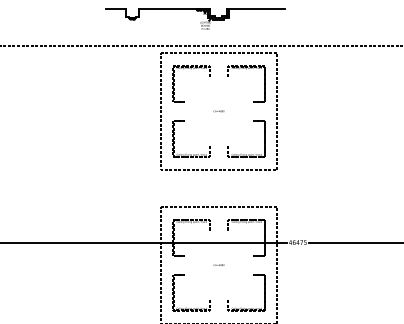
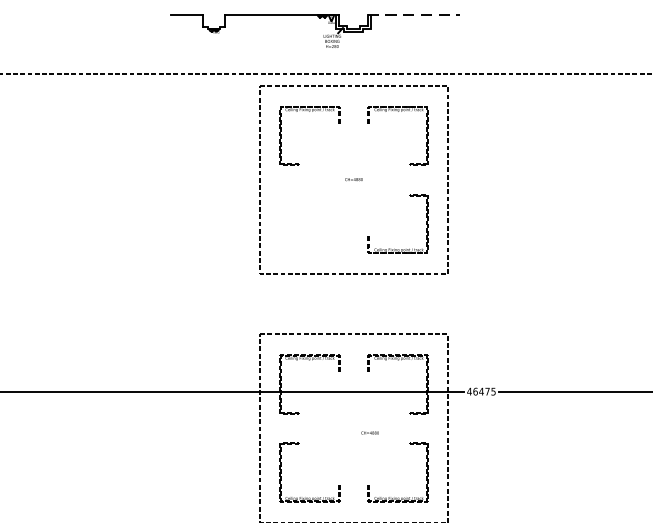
line: (256, 9) -> (414, 15), solid -> dashed
part: (191, 154) -> (309, 249), removed
text: (218, 264) -> (369, 431), moved

